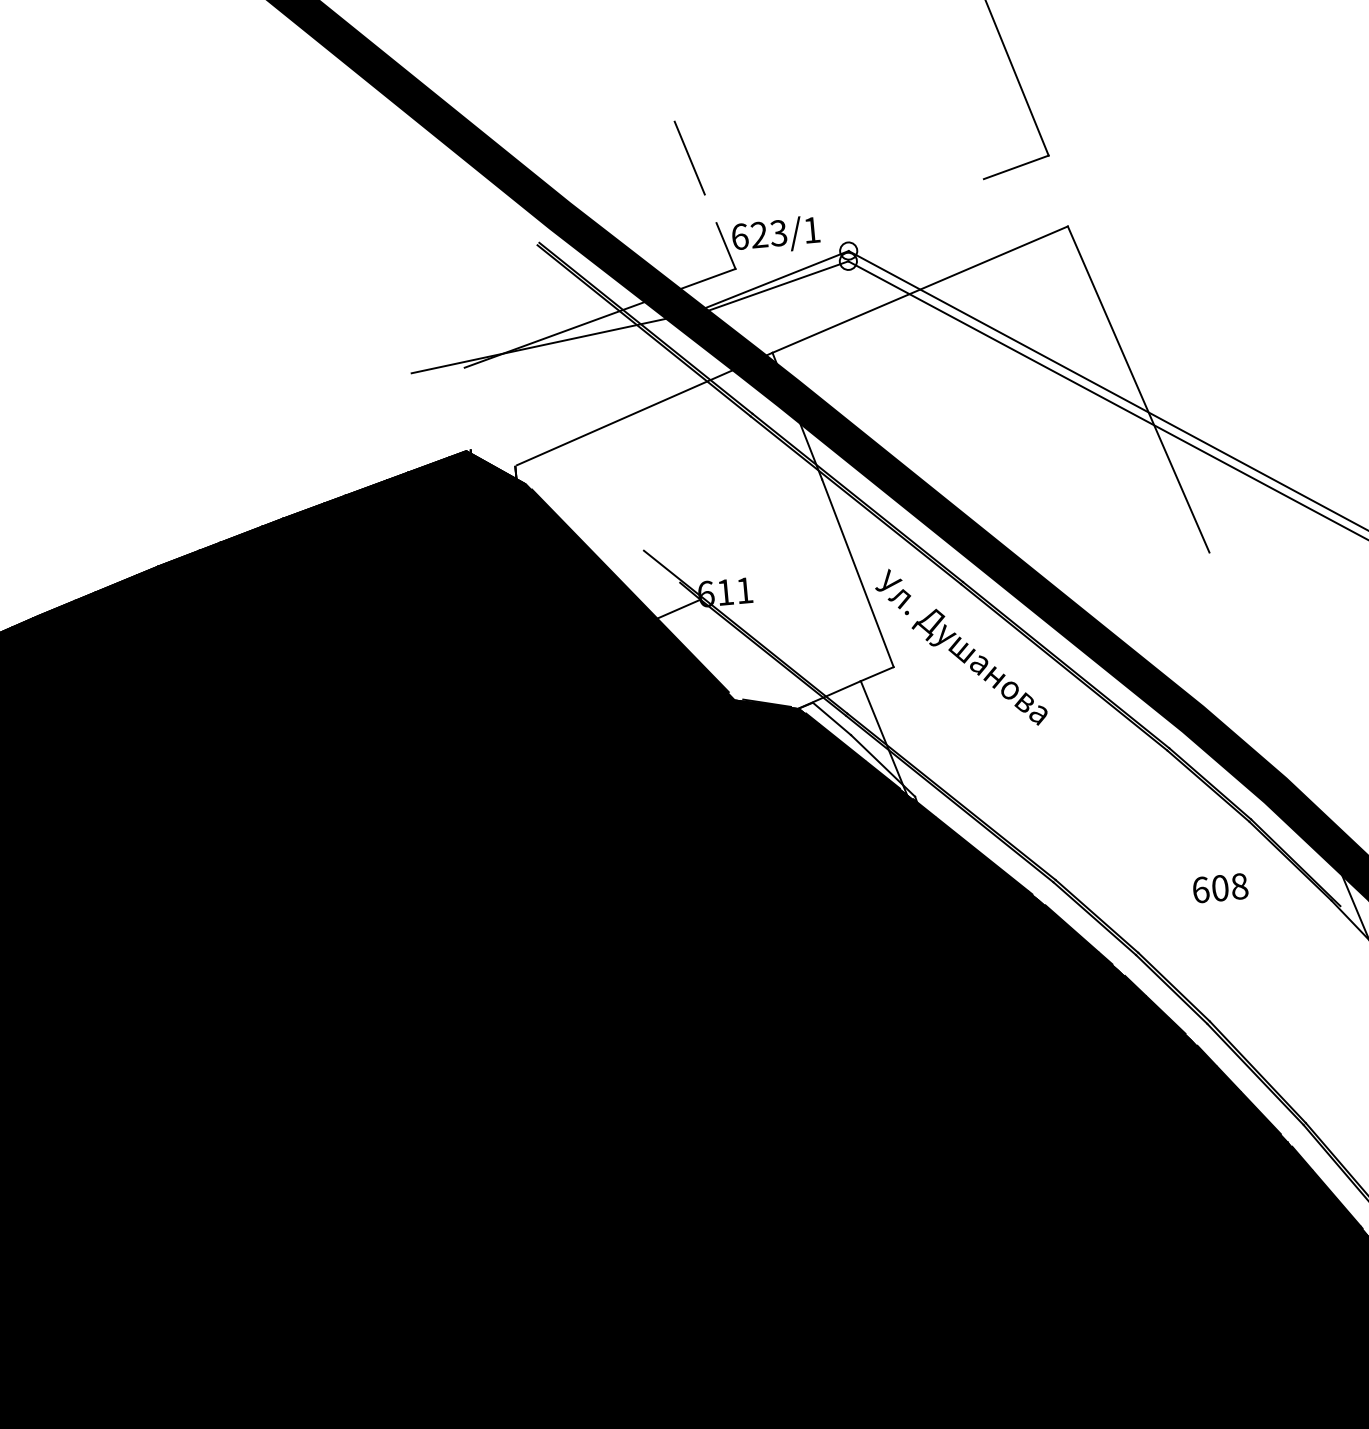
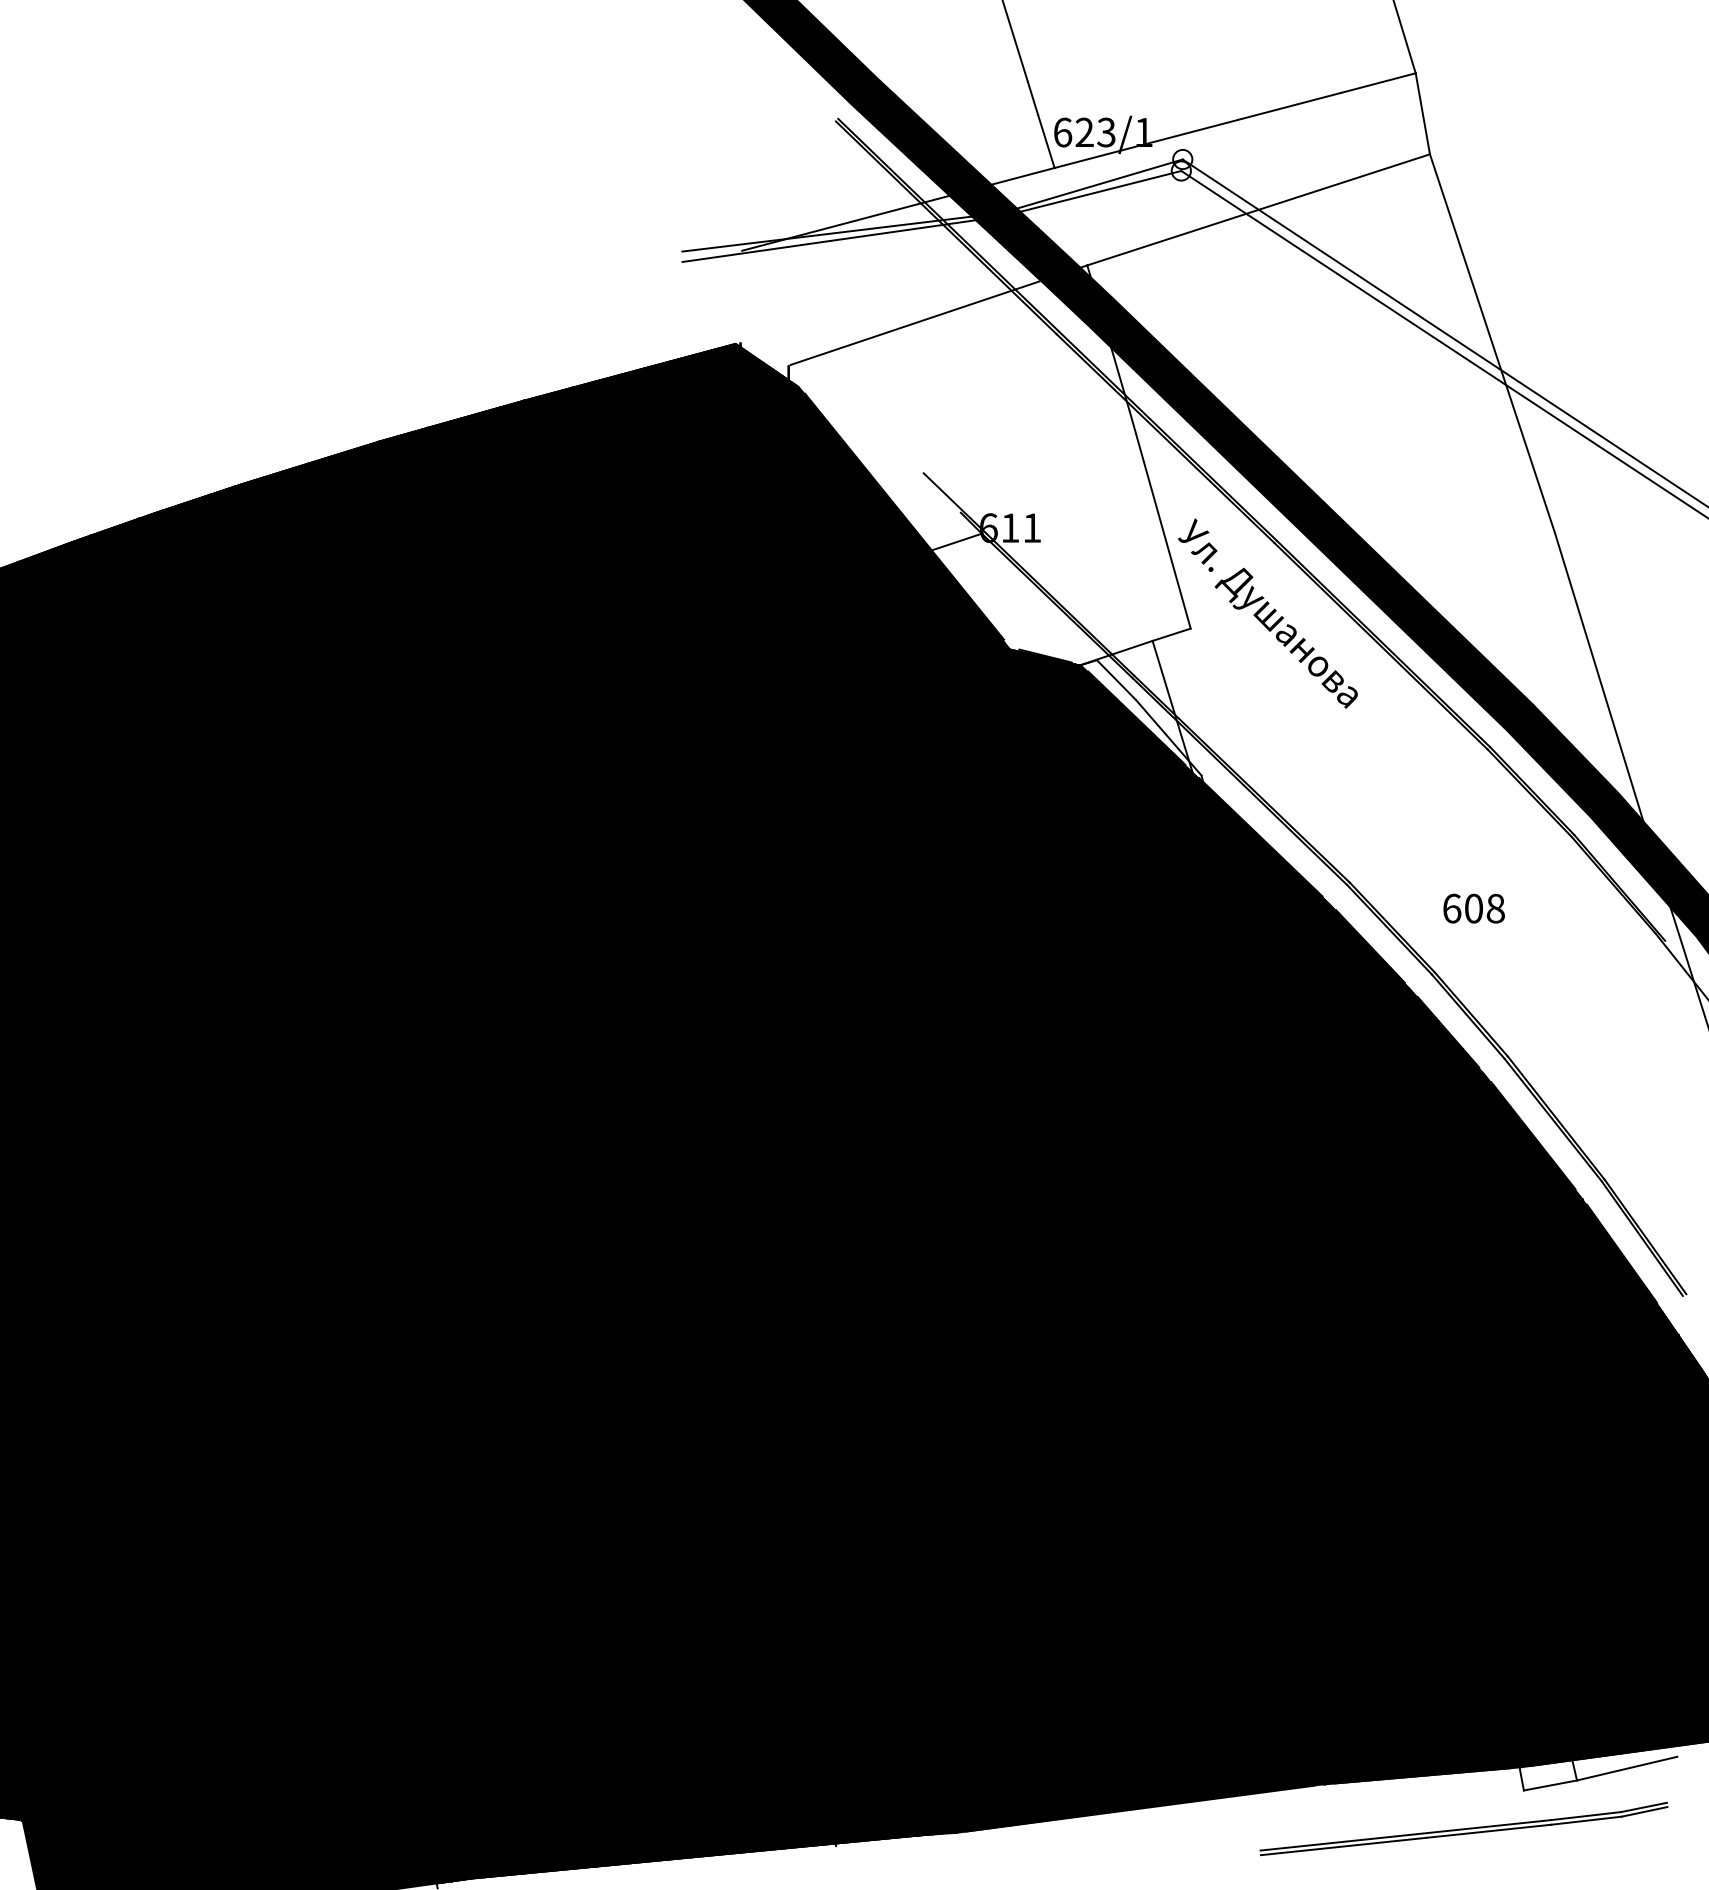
line: (1057, 190) -> (1422, 113), added
line: (710, 208) -> (1032, 97), added
line: (859, 224) -> (1197, 130), added
line: (551, 348) -> (841, 238), added
line: (1261, 680) -> (1600, 681), added
text: (1219, 888) -> (1473, 908), moved

